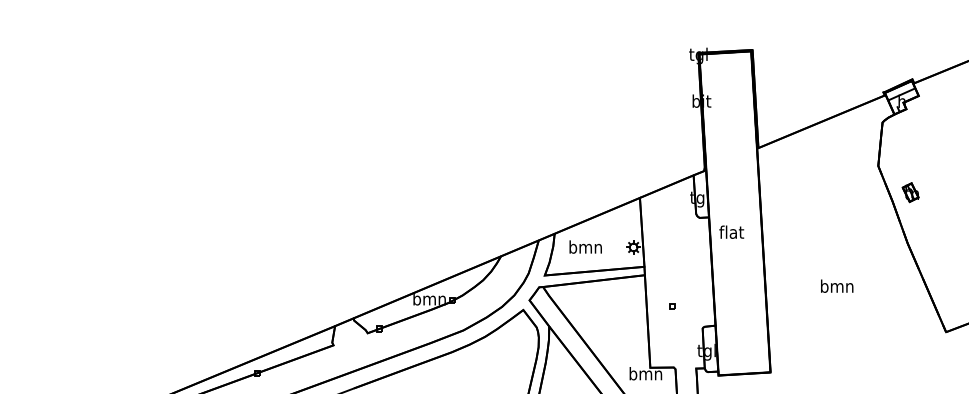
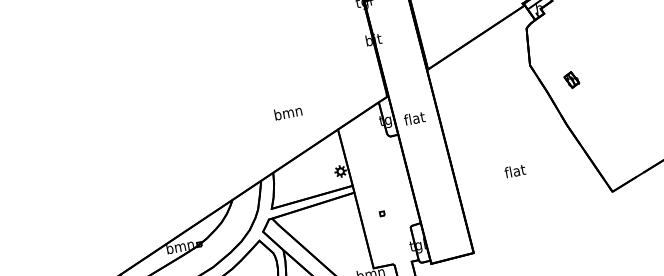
part: (910, 192) -> (571, 79), moved
text: (731, 231) -> (414, 117), moved
text: (585, 246) -> (288, 112), moved
text: (837, 285) -> (515, 170), bmn -> flat

